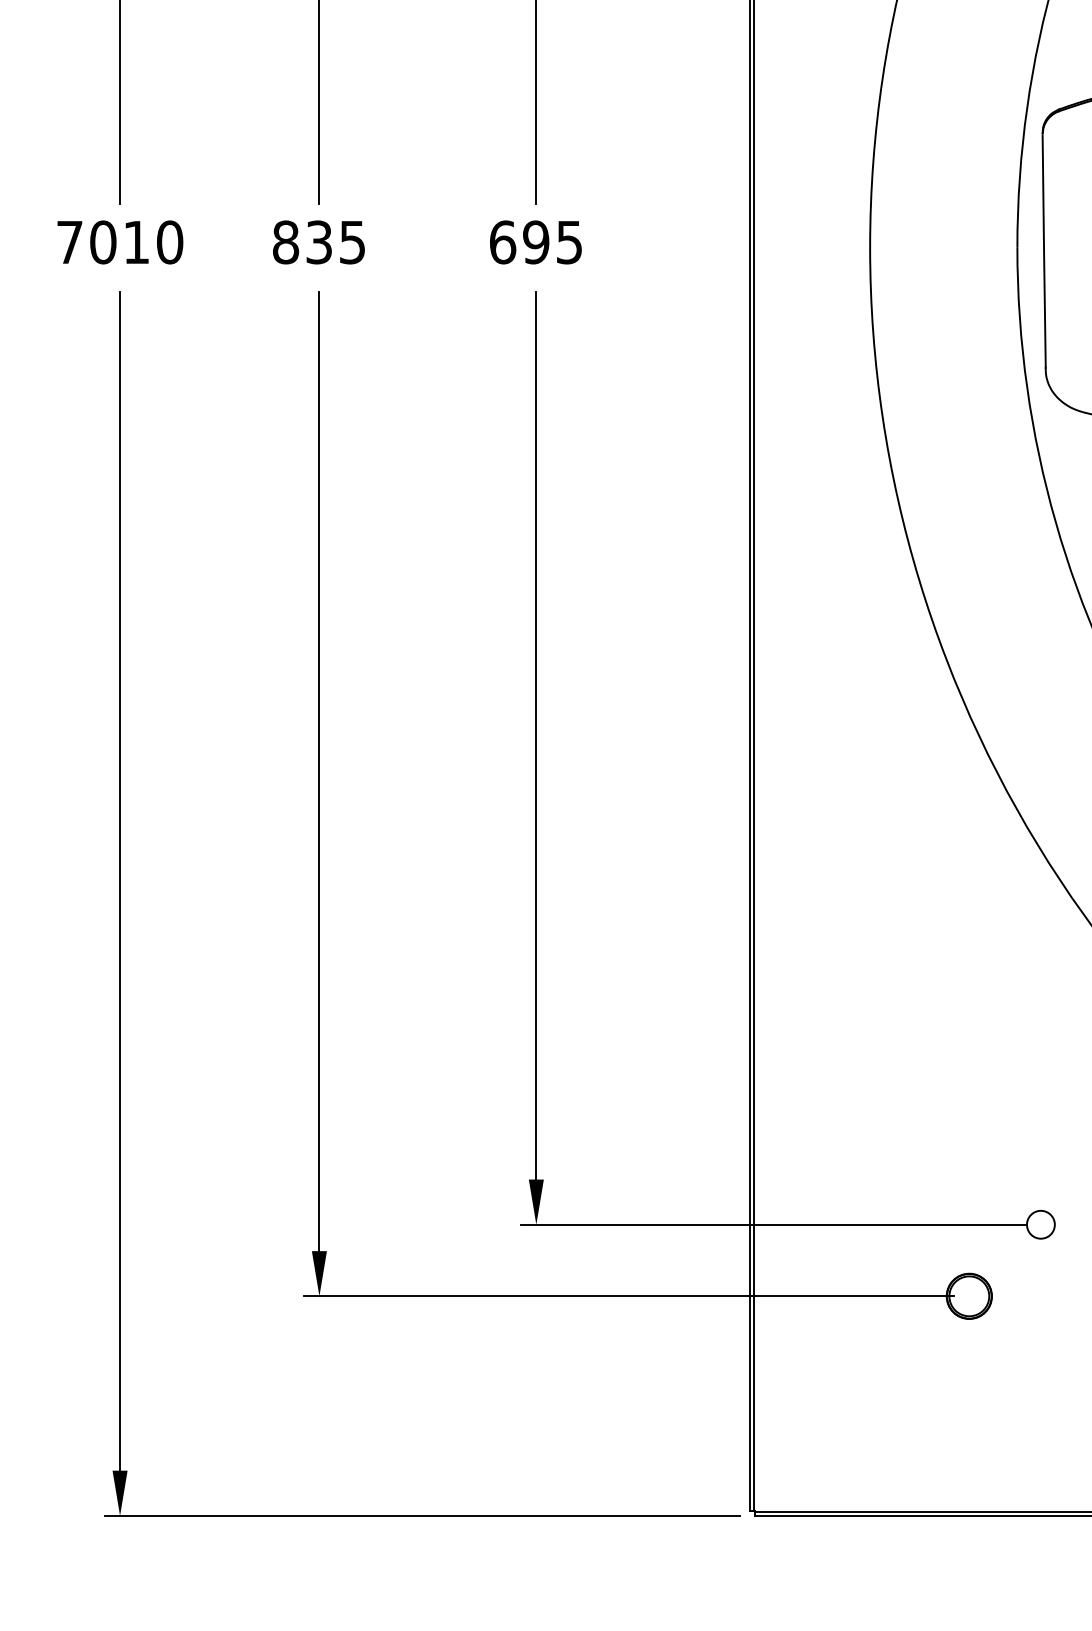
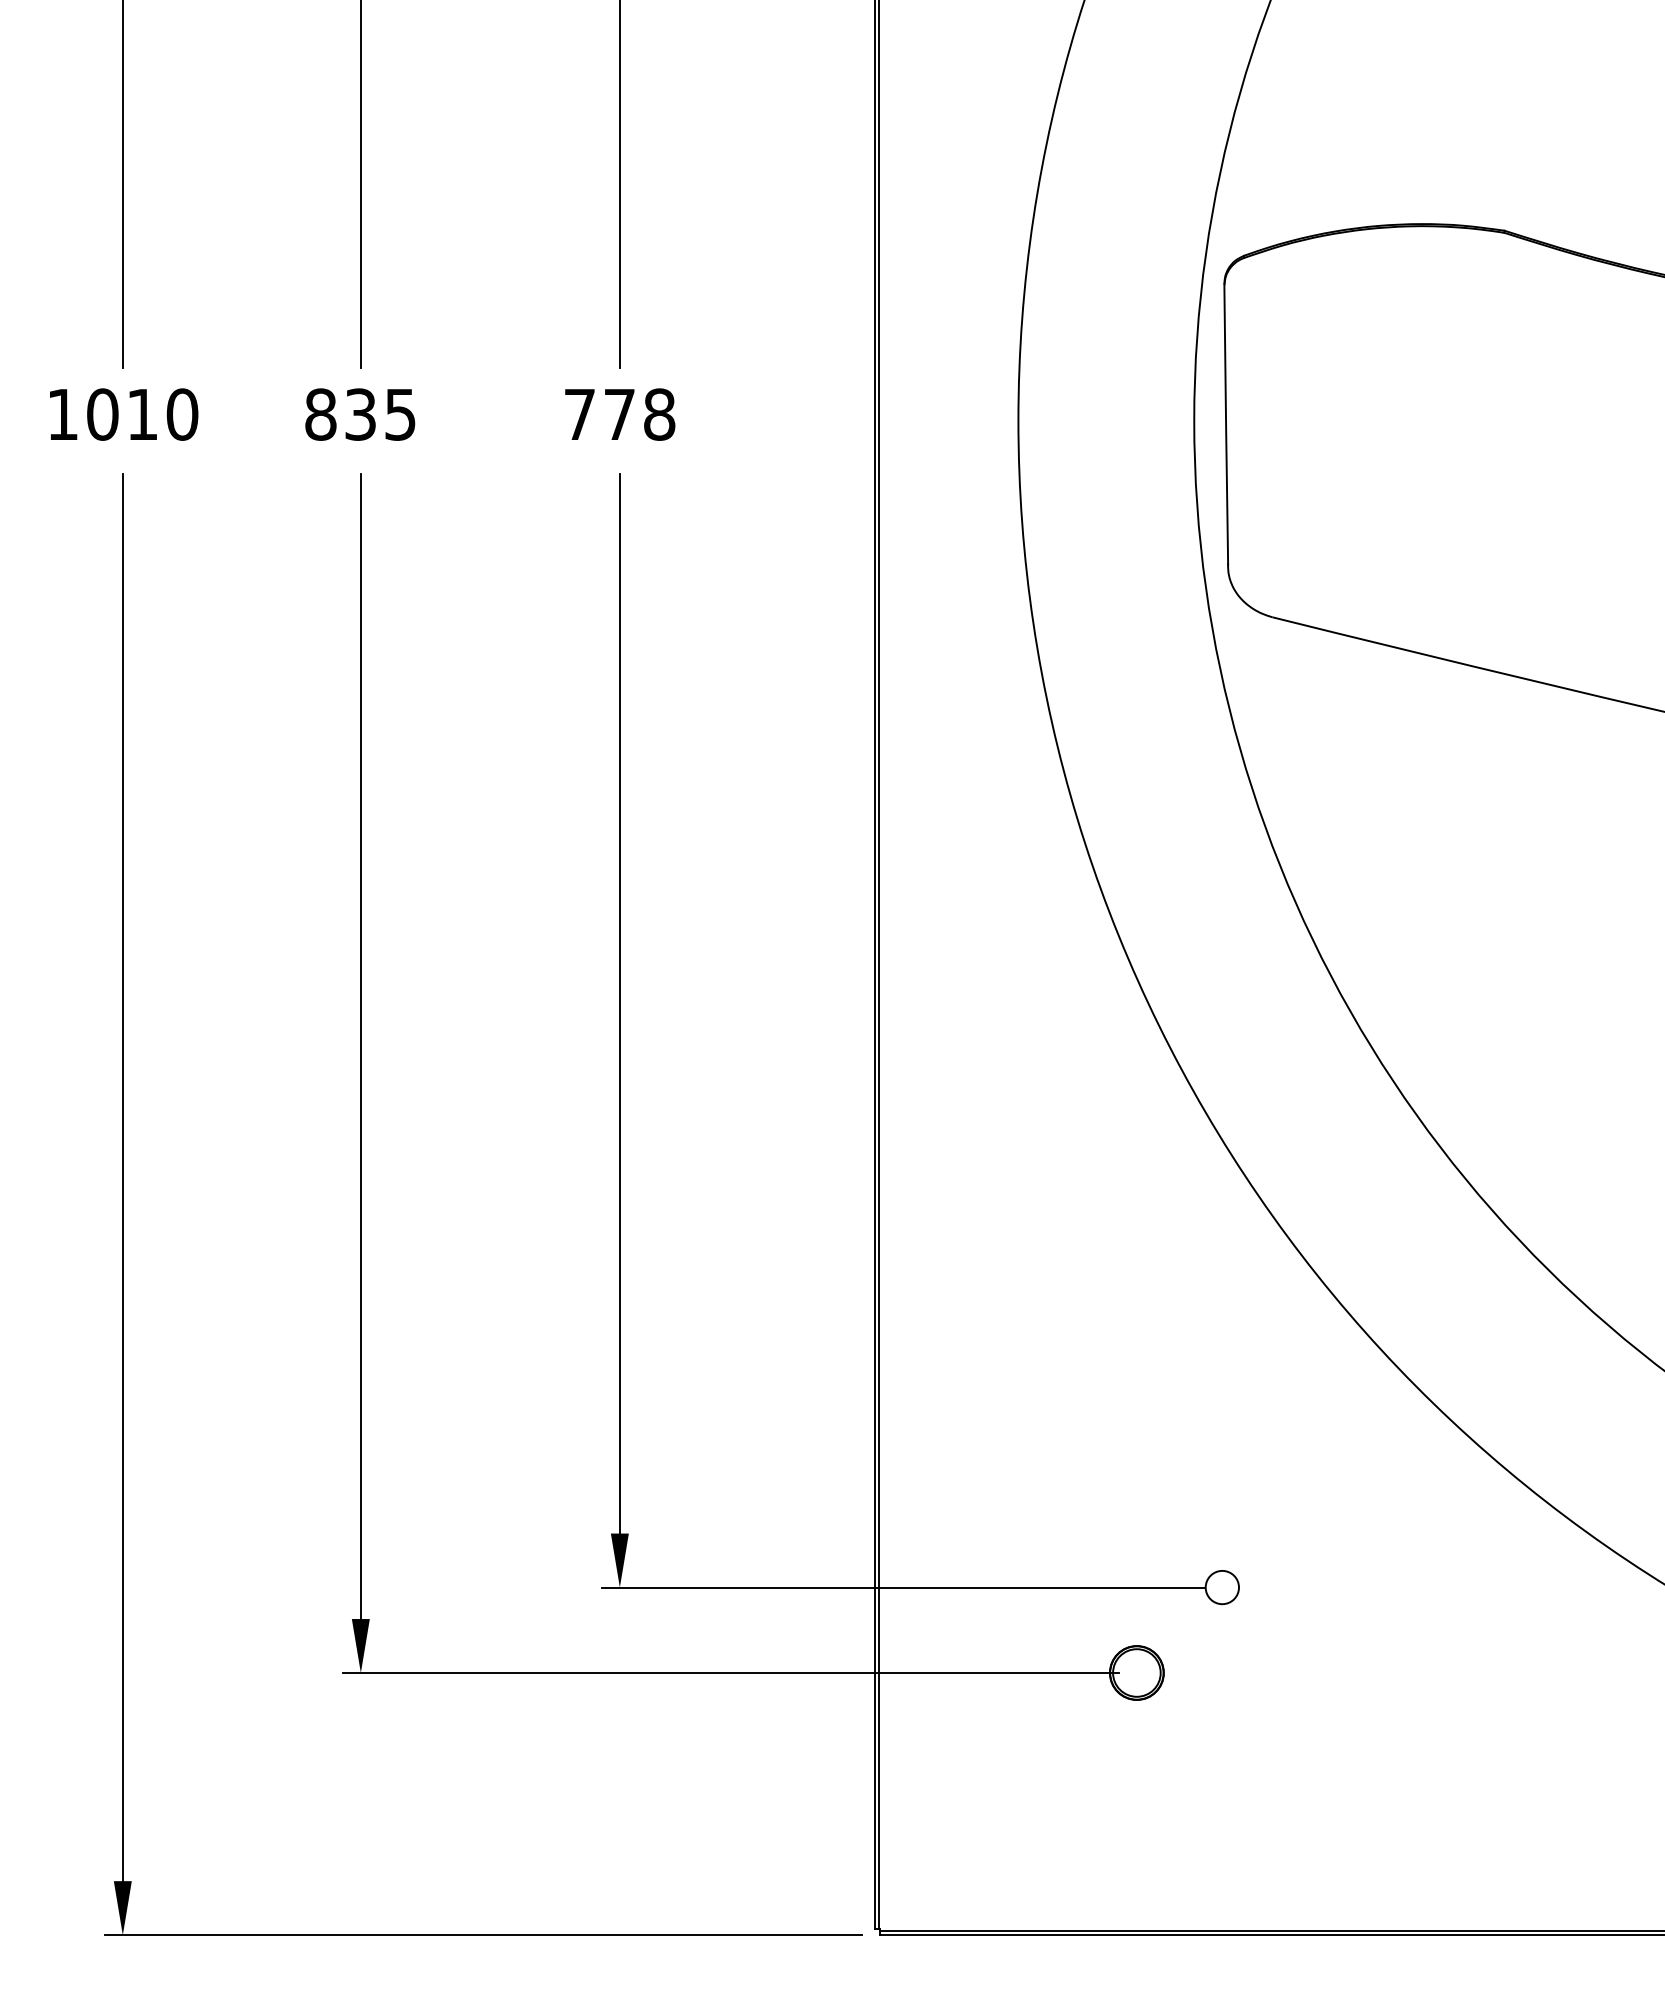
text: (69, 242) -> (62, 414), 7010 -> 1010
text: (536, 242) -> (619, 414), 695 -> 778

